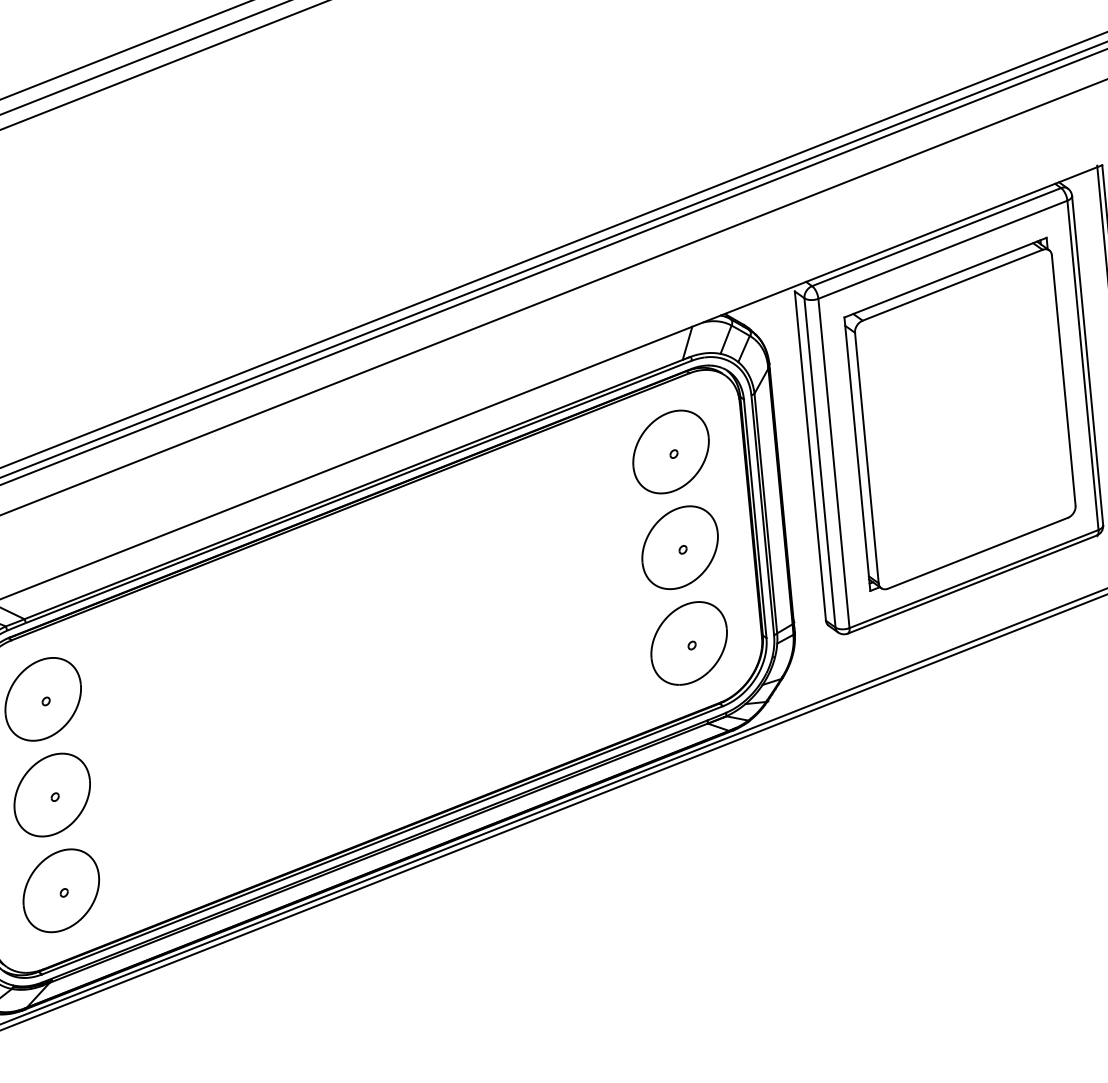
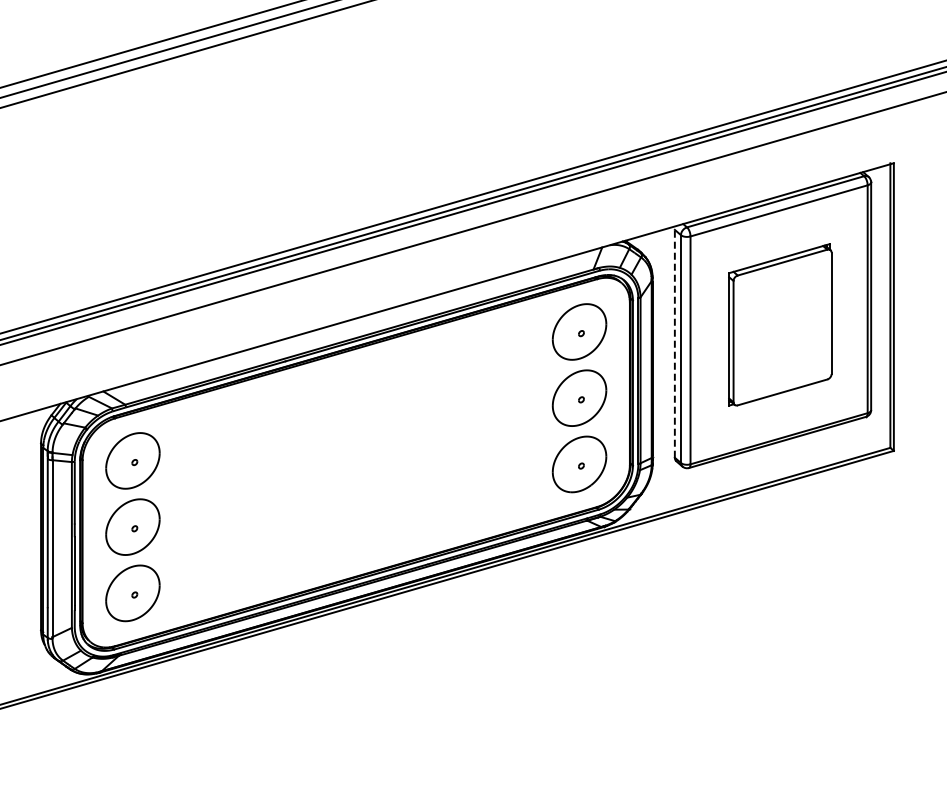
part: (960, 413) -> (780, 324), size x0.7
line: (809, 455) -> (674, 343), solid -> dashed

